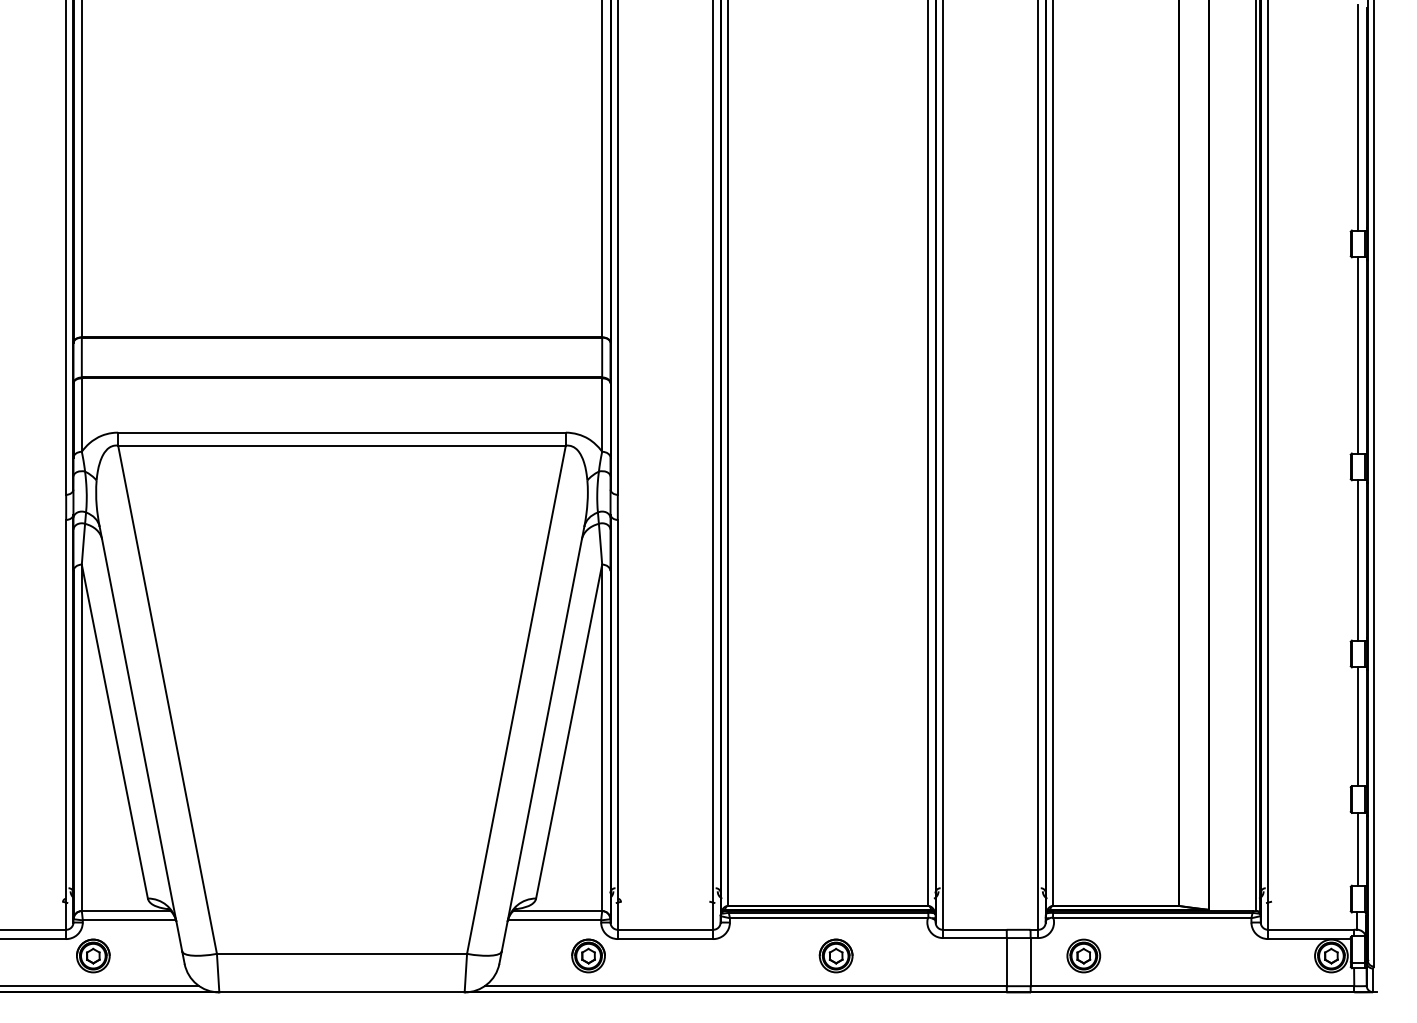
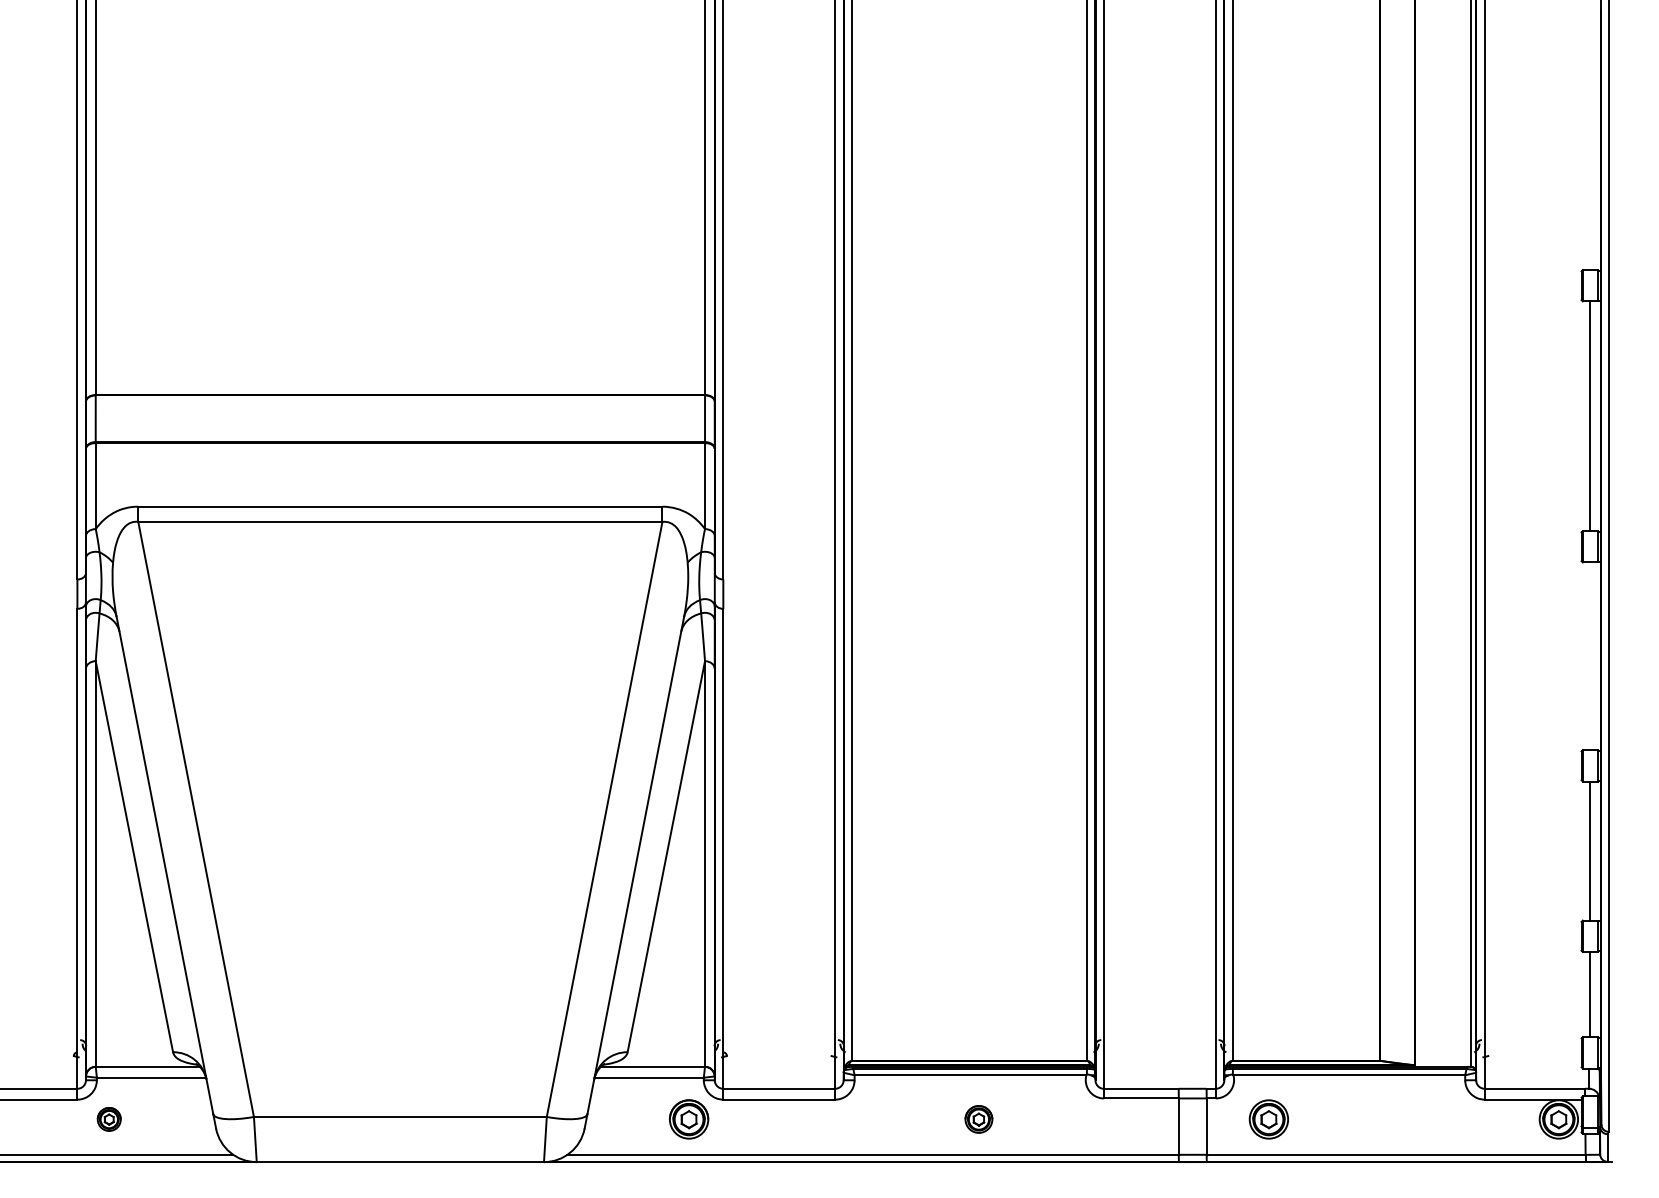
line: (1358, 117) -> (1590, 137), removed
line: (1358, 560) -> (1590, 656), removed
part: (93, 955) -> (109, 1118), size x0.6
part: (835, 955) -> (978, 1118), size x0.7

